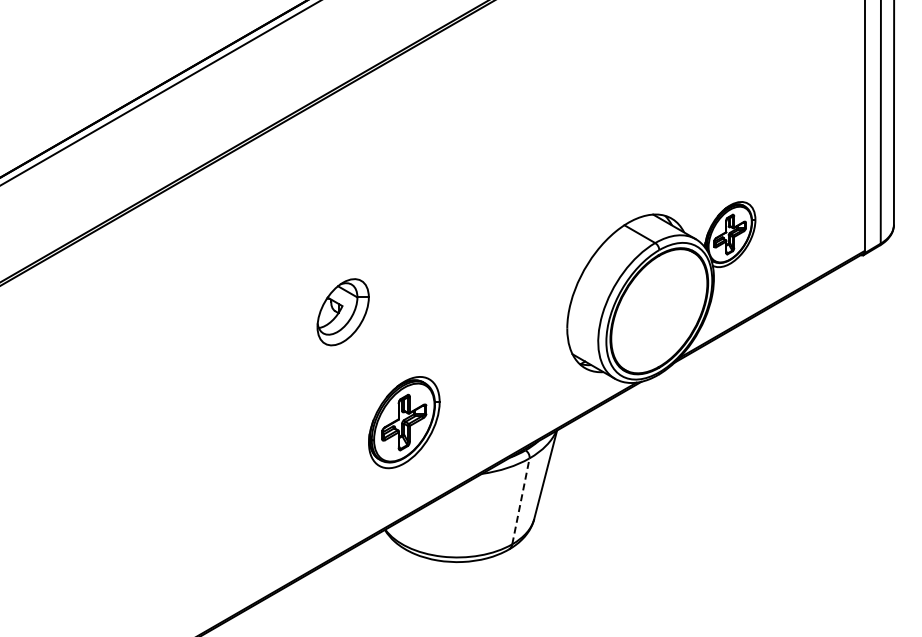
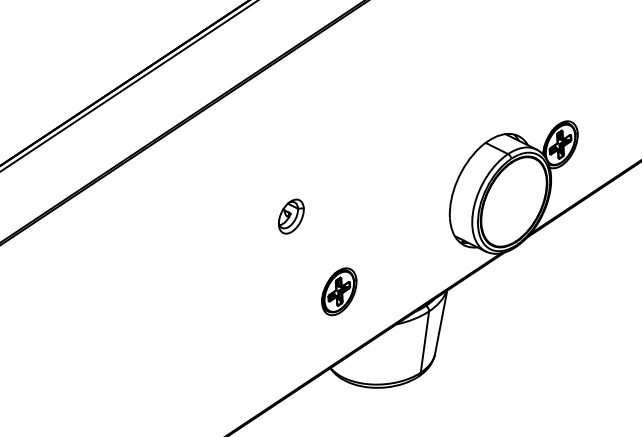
part: (343, 311) -> (291, 216), size x0.71
part: (404, 422) -> (339, 291), size x0.71
line: (520, 501) -> (424, 342), dashed -> solid

